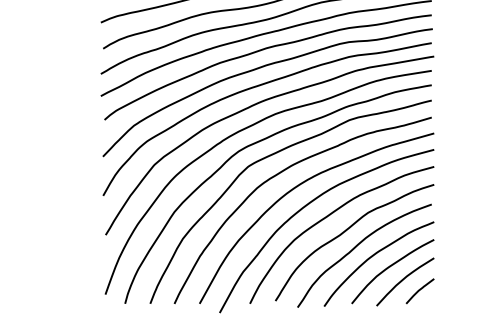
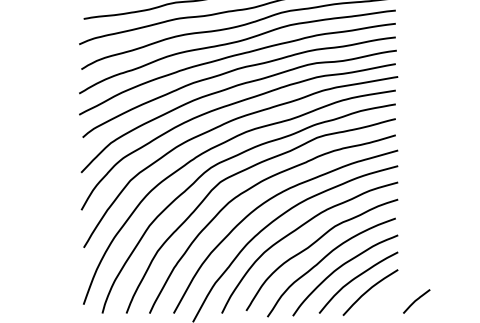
line: (419, 291) -> (416, 301), moved

